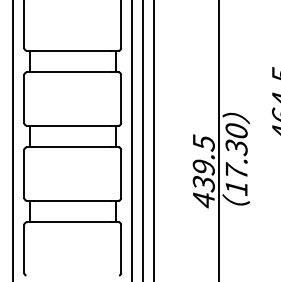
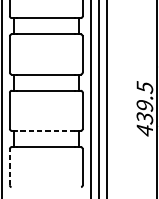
line: (72, 200) -> (46, 130), solid -> dashed
line: (24, 248) -> (10, 166), solid -> dashed

